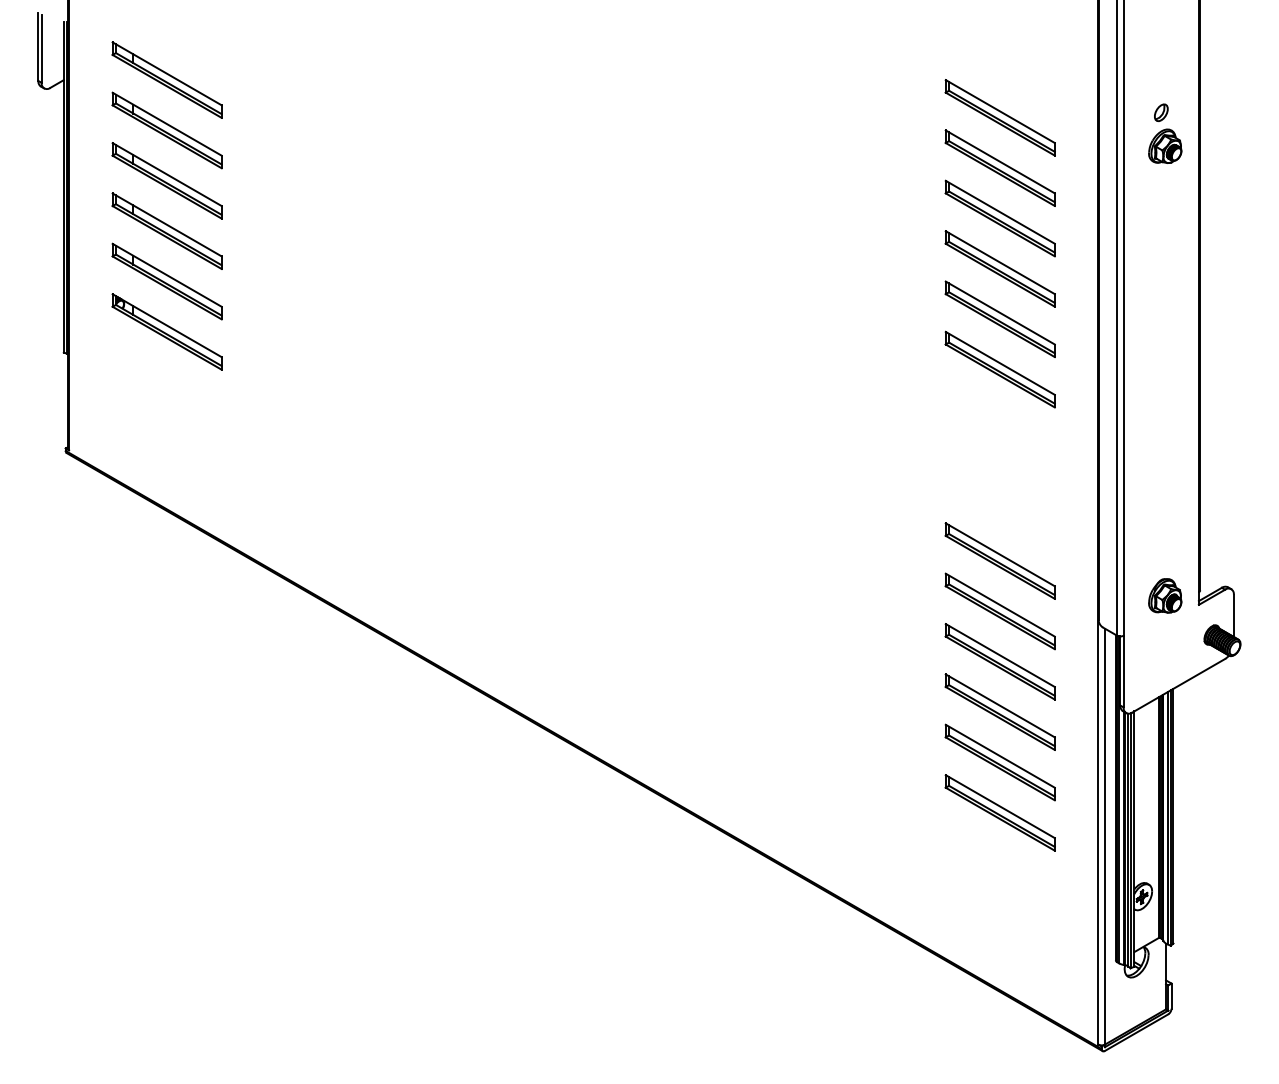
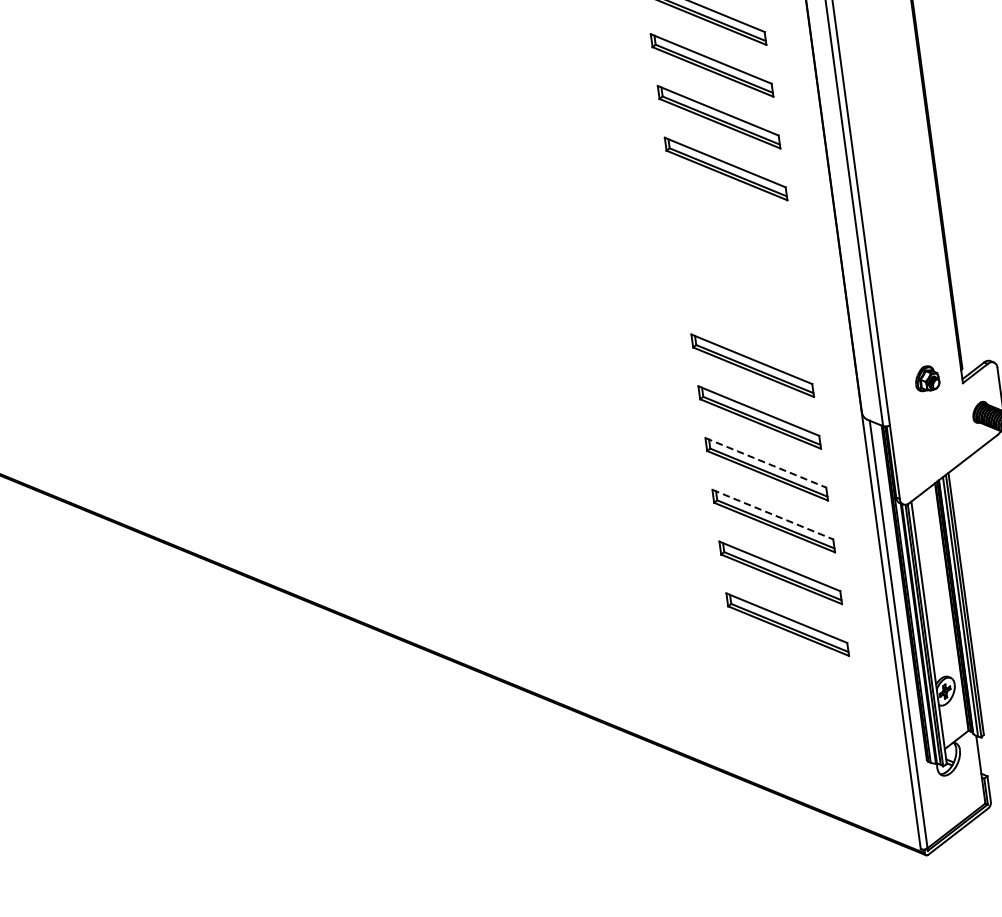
part: (1165, 595) -> (927, 378), size x0.7
line: (1000, 655) -> (766, 462), solid -> dashed
line: (1000, 705) -> (772, 514), solid -> dashed

